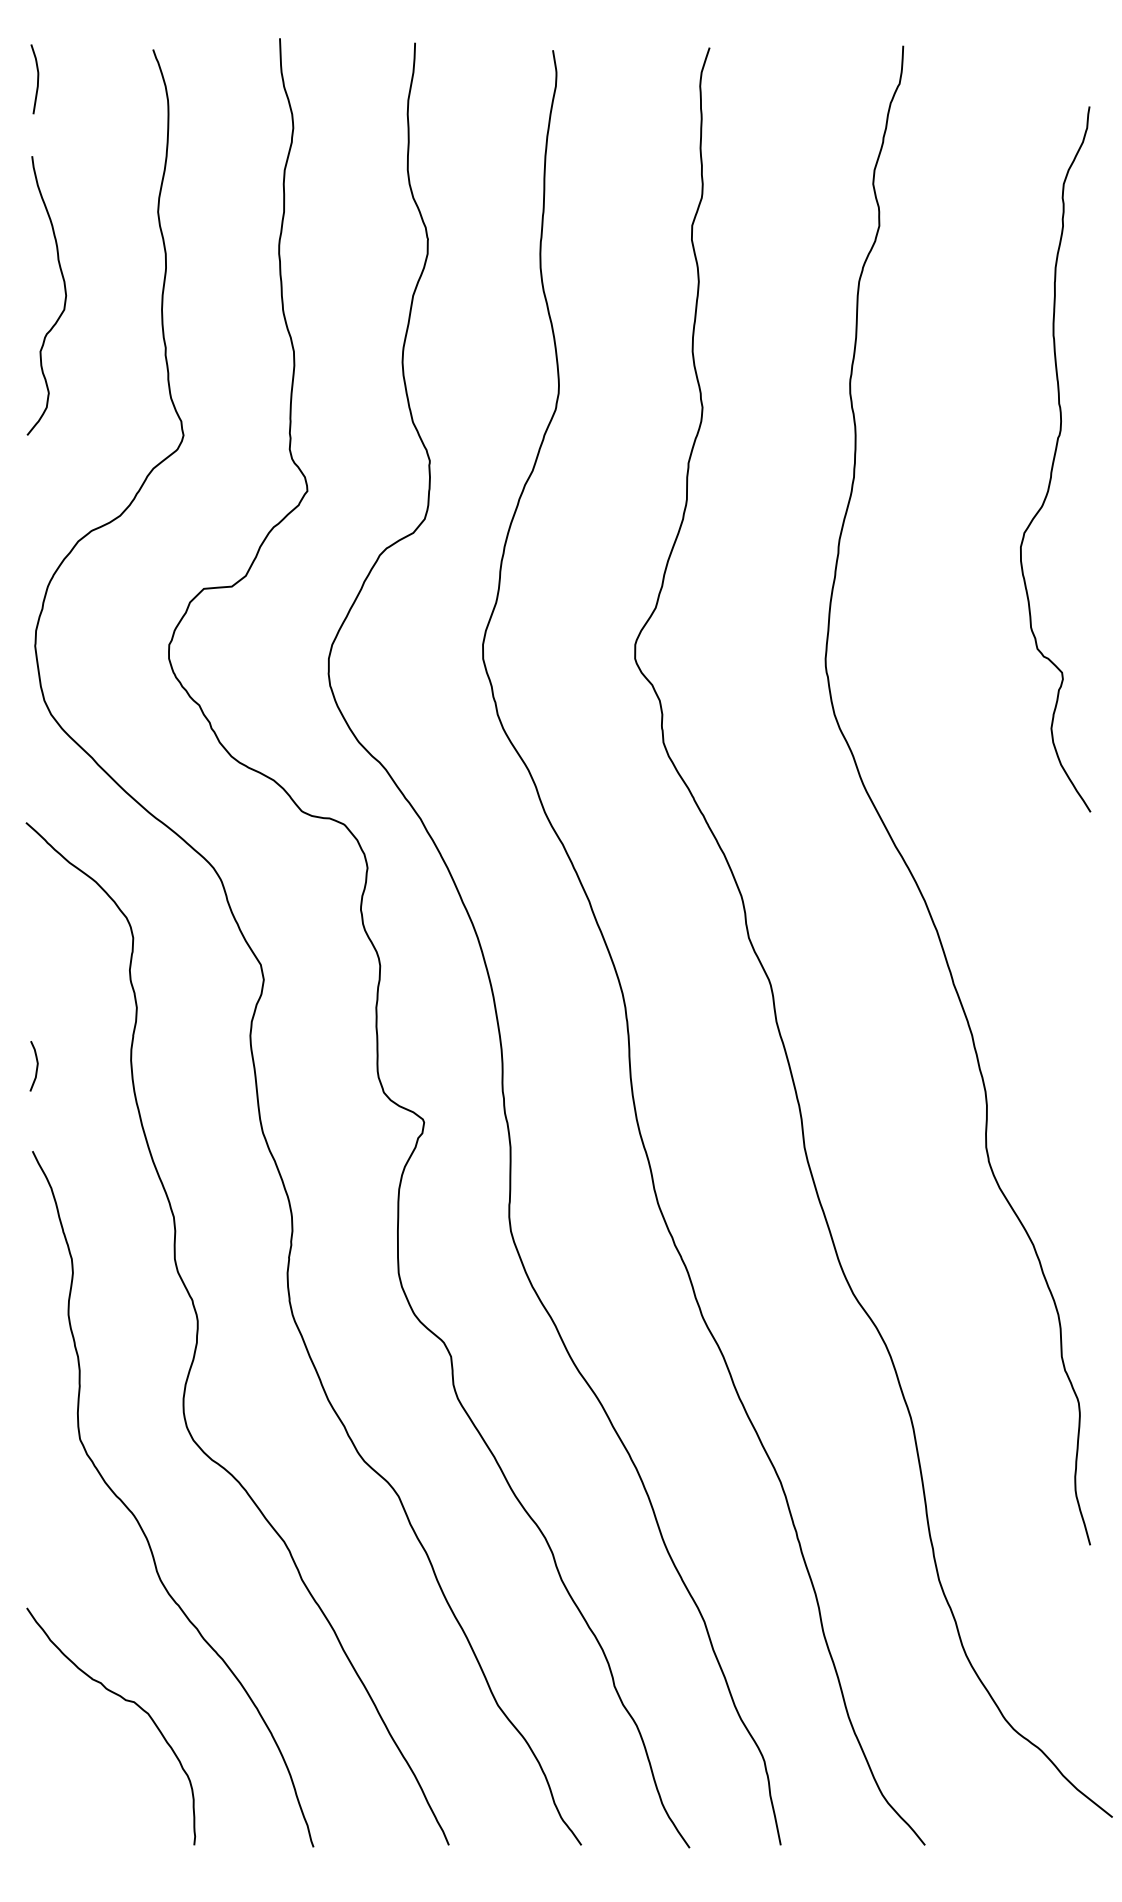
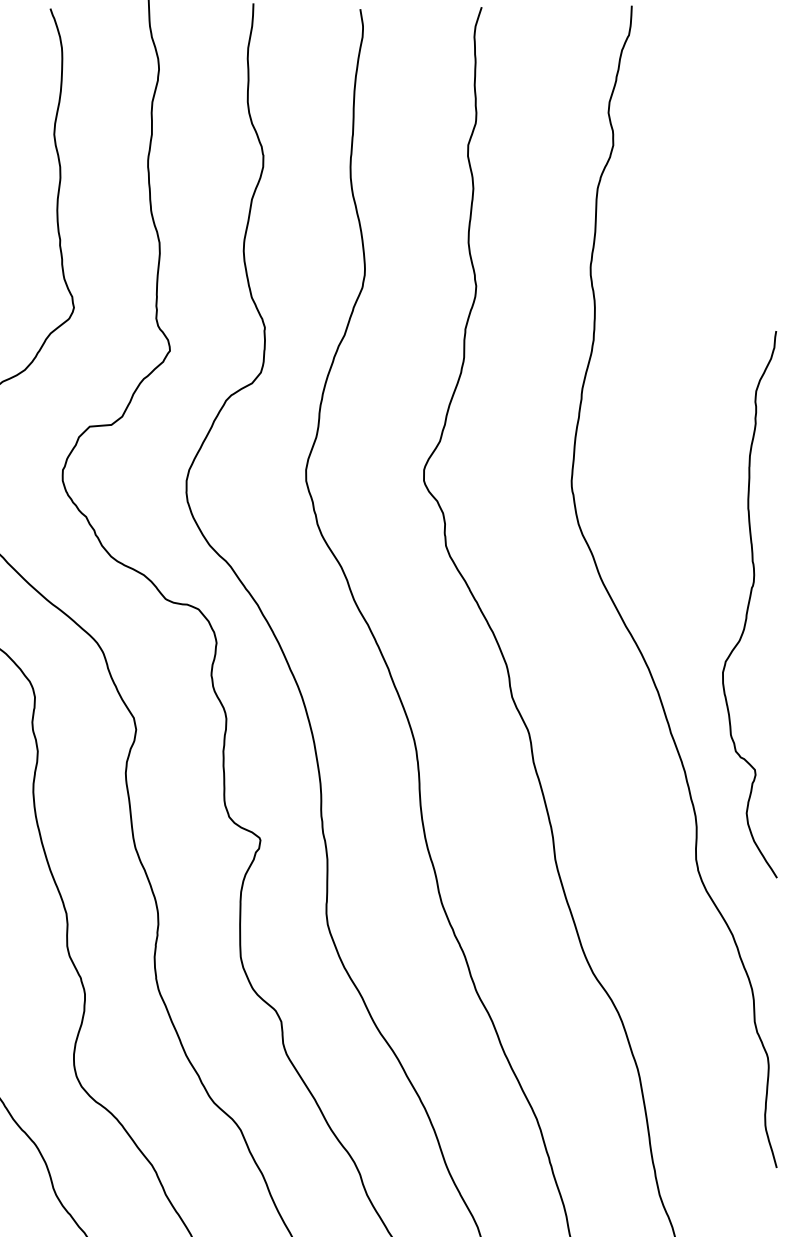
curve: (1054, 459) -> (749, 604), moved

